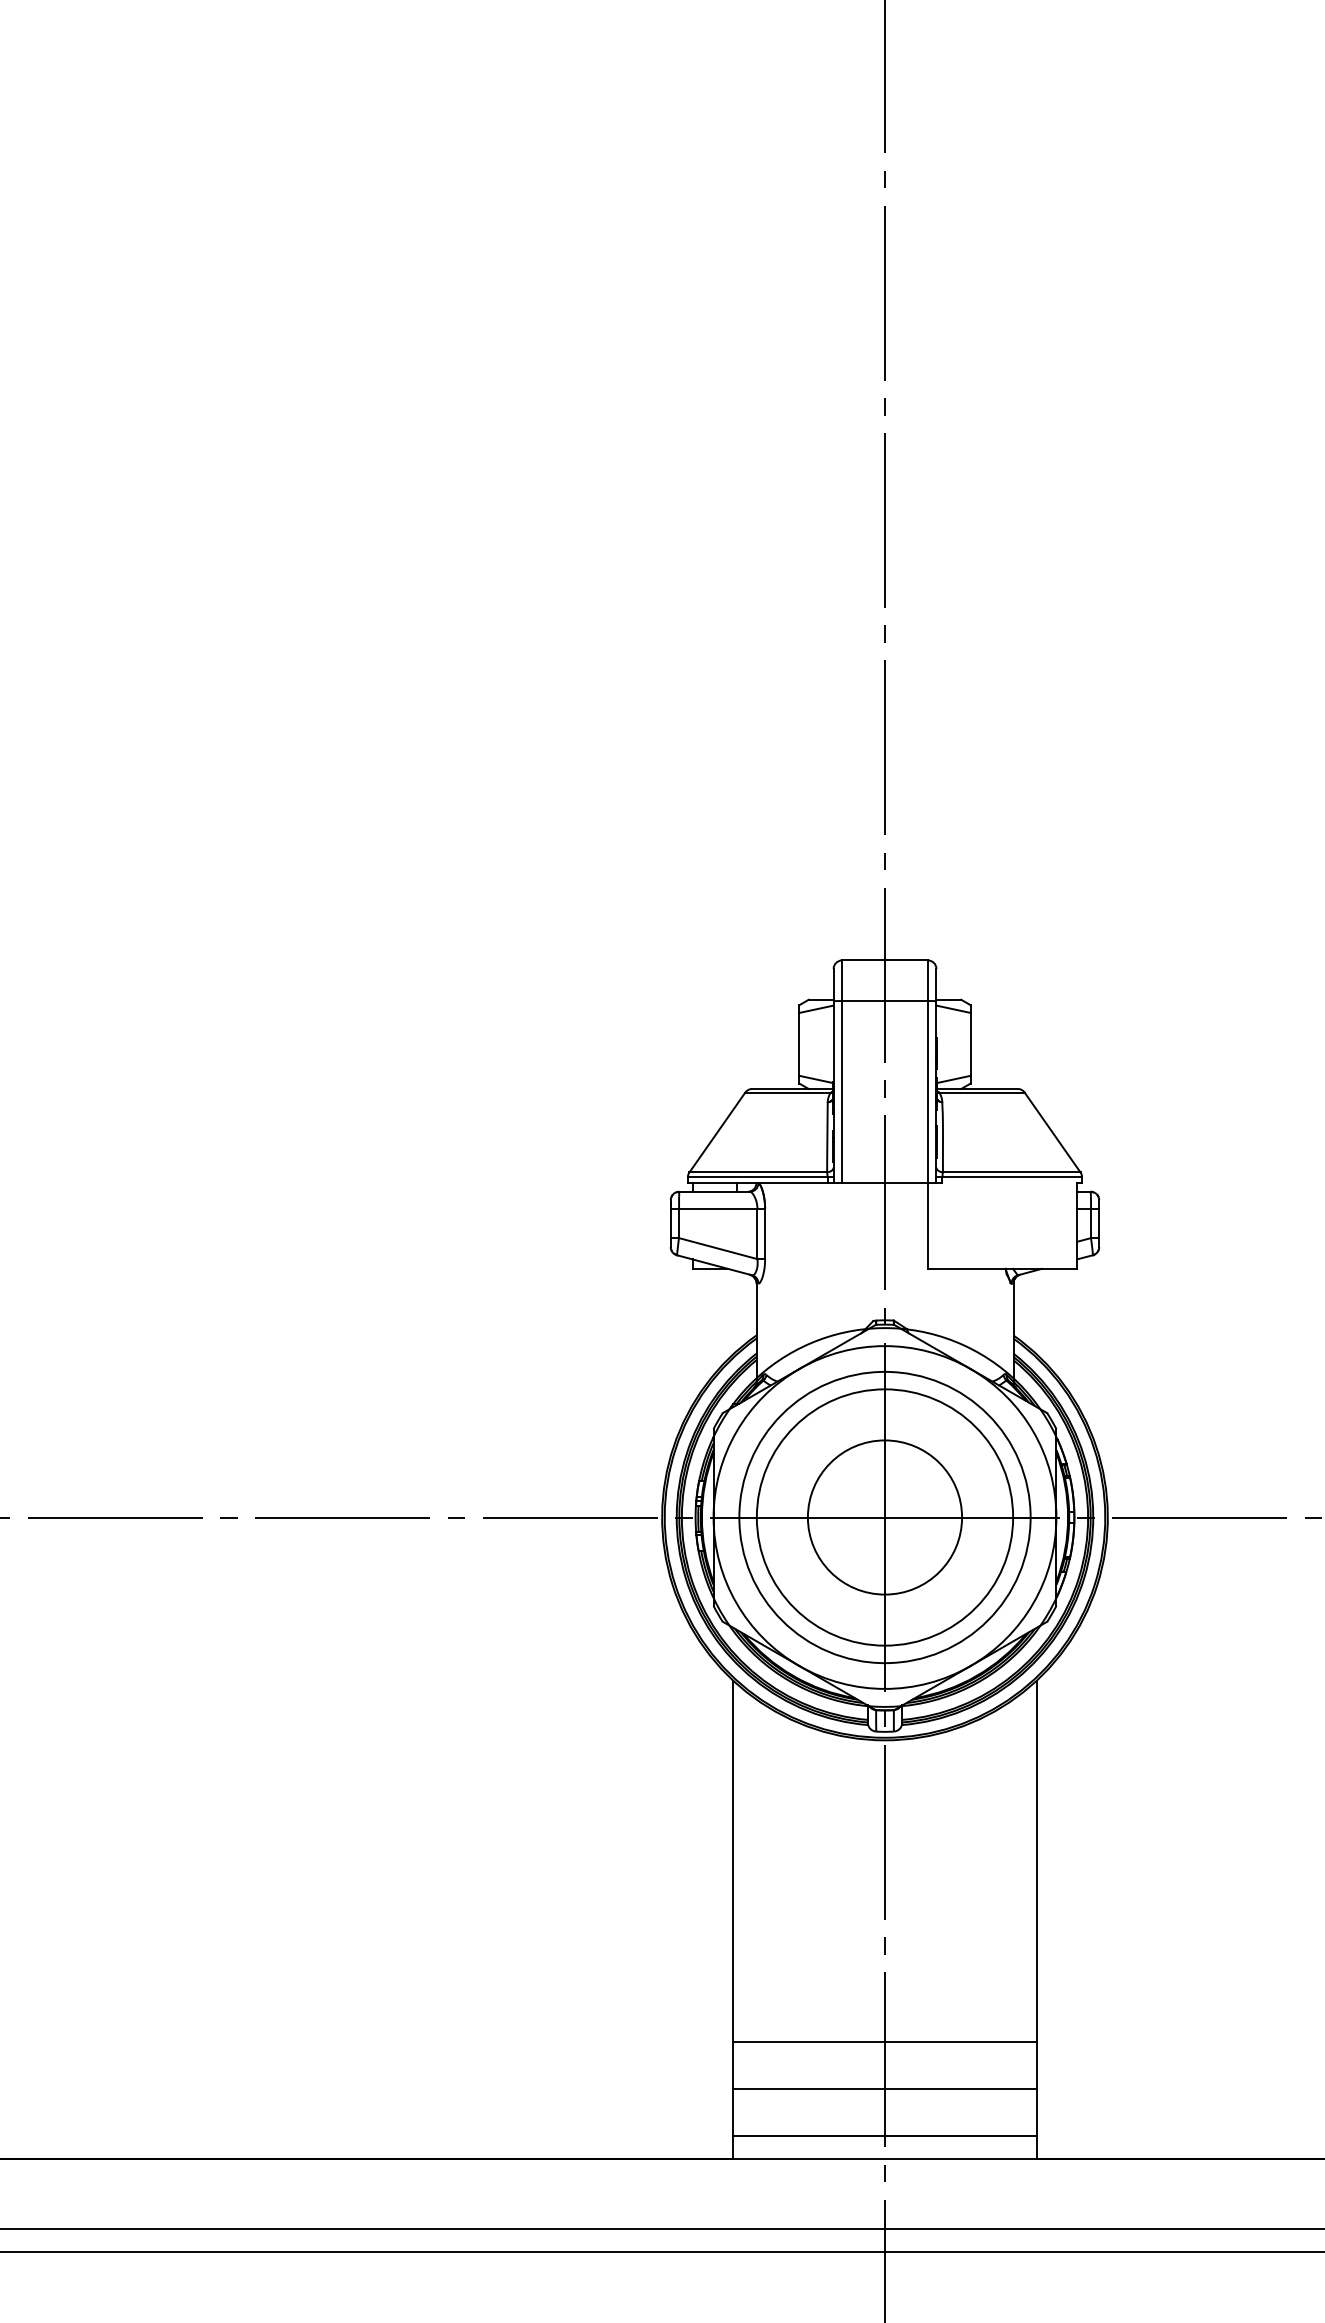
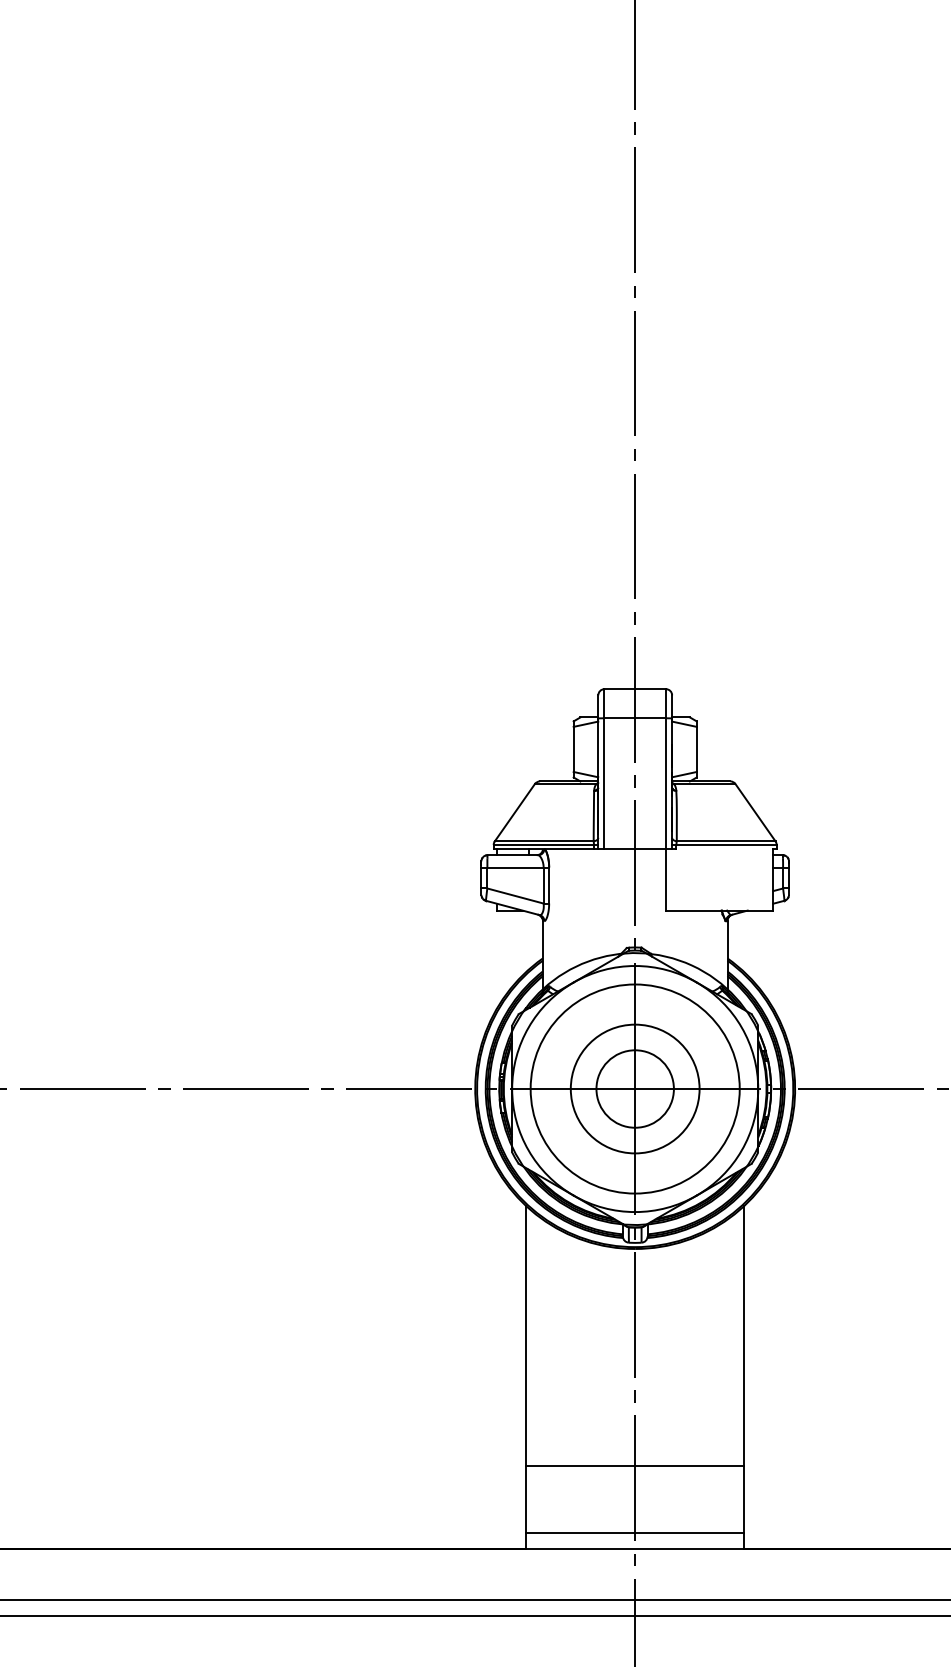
circle: (884, 1516) -> (634, 1088), size x0.7
circle: (885, 1518) -> (635, 1089), size x0.7
line: (885, 2089) -> (635, 1499), removed

